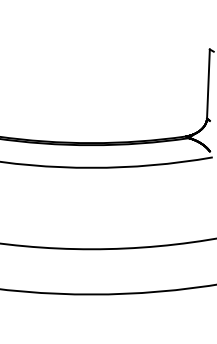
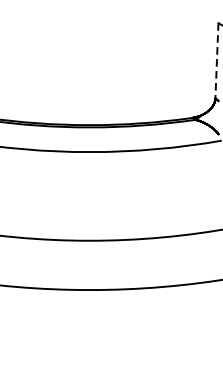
line: (208, 84) -> (217, 61), solid -> dashed

